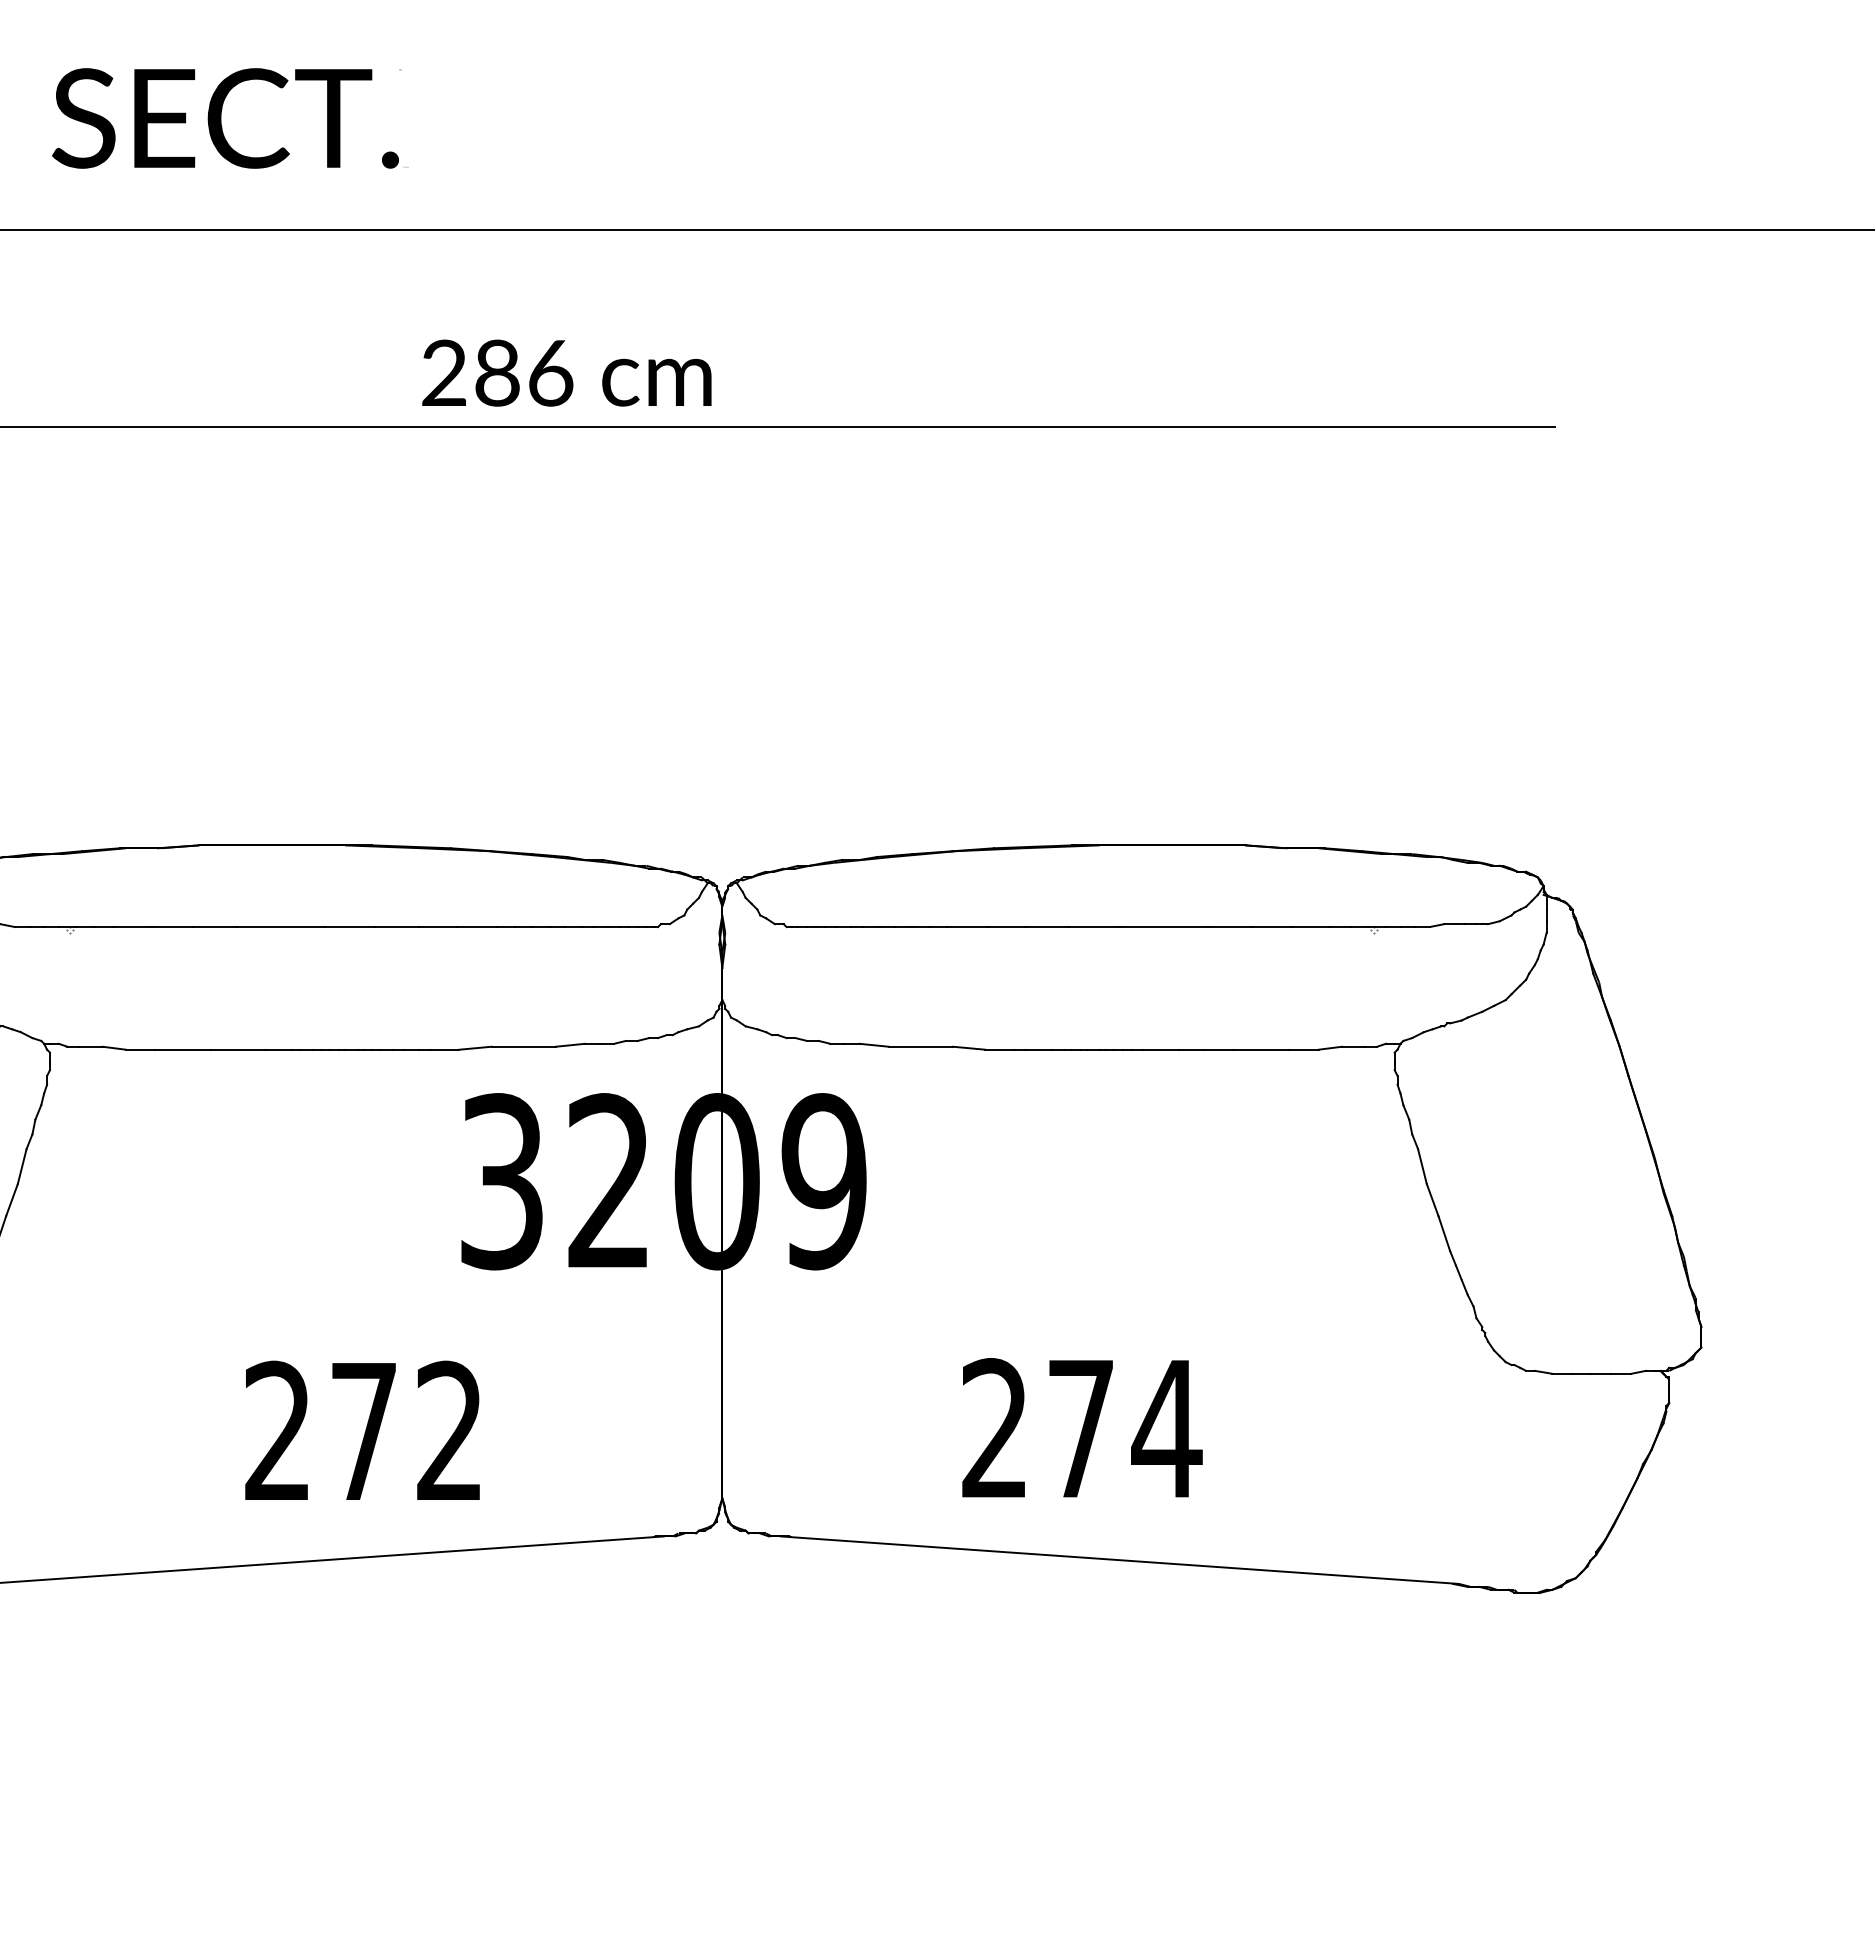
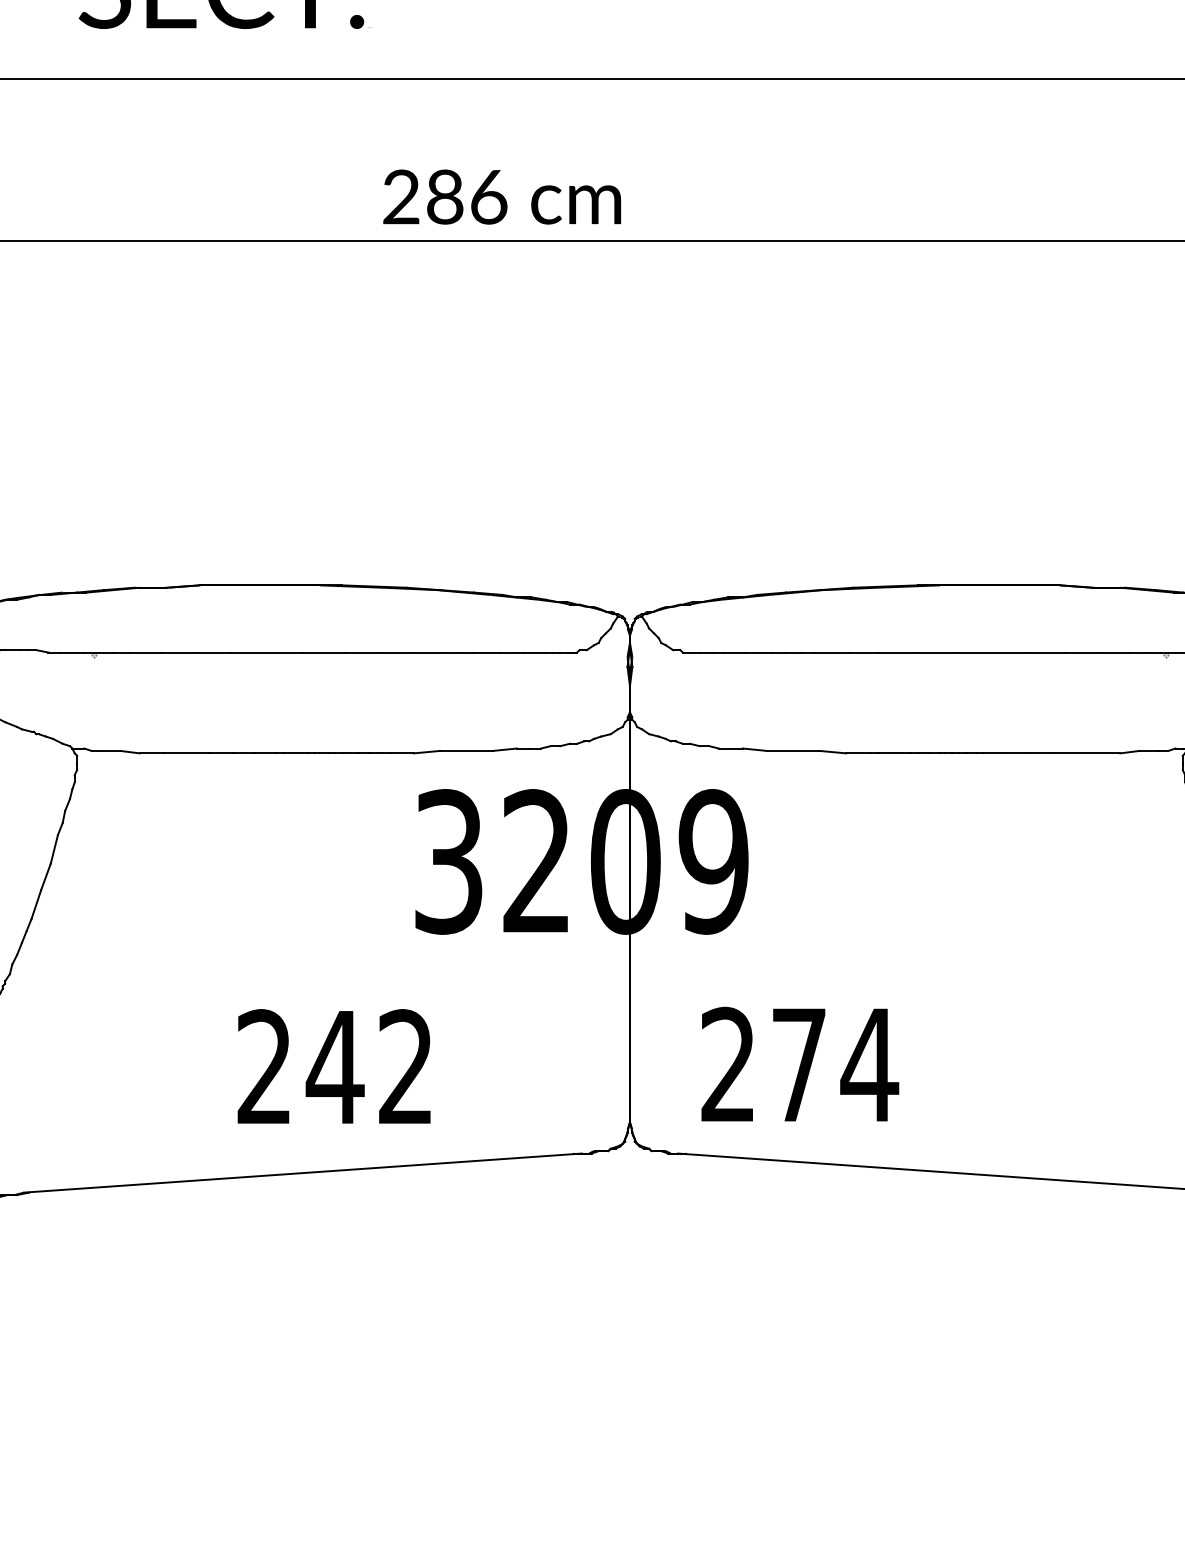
text: (1082, 1427) -> (800, 1063), moved
text: (363, 1431) -> (334, 1067), 272 -> 242

